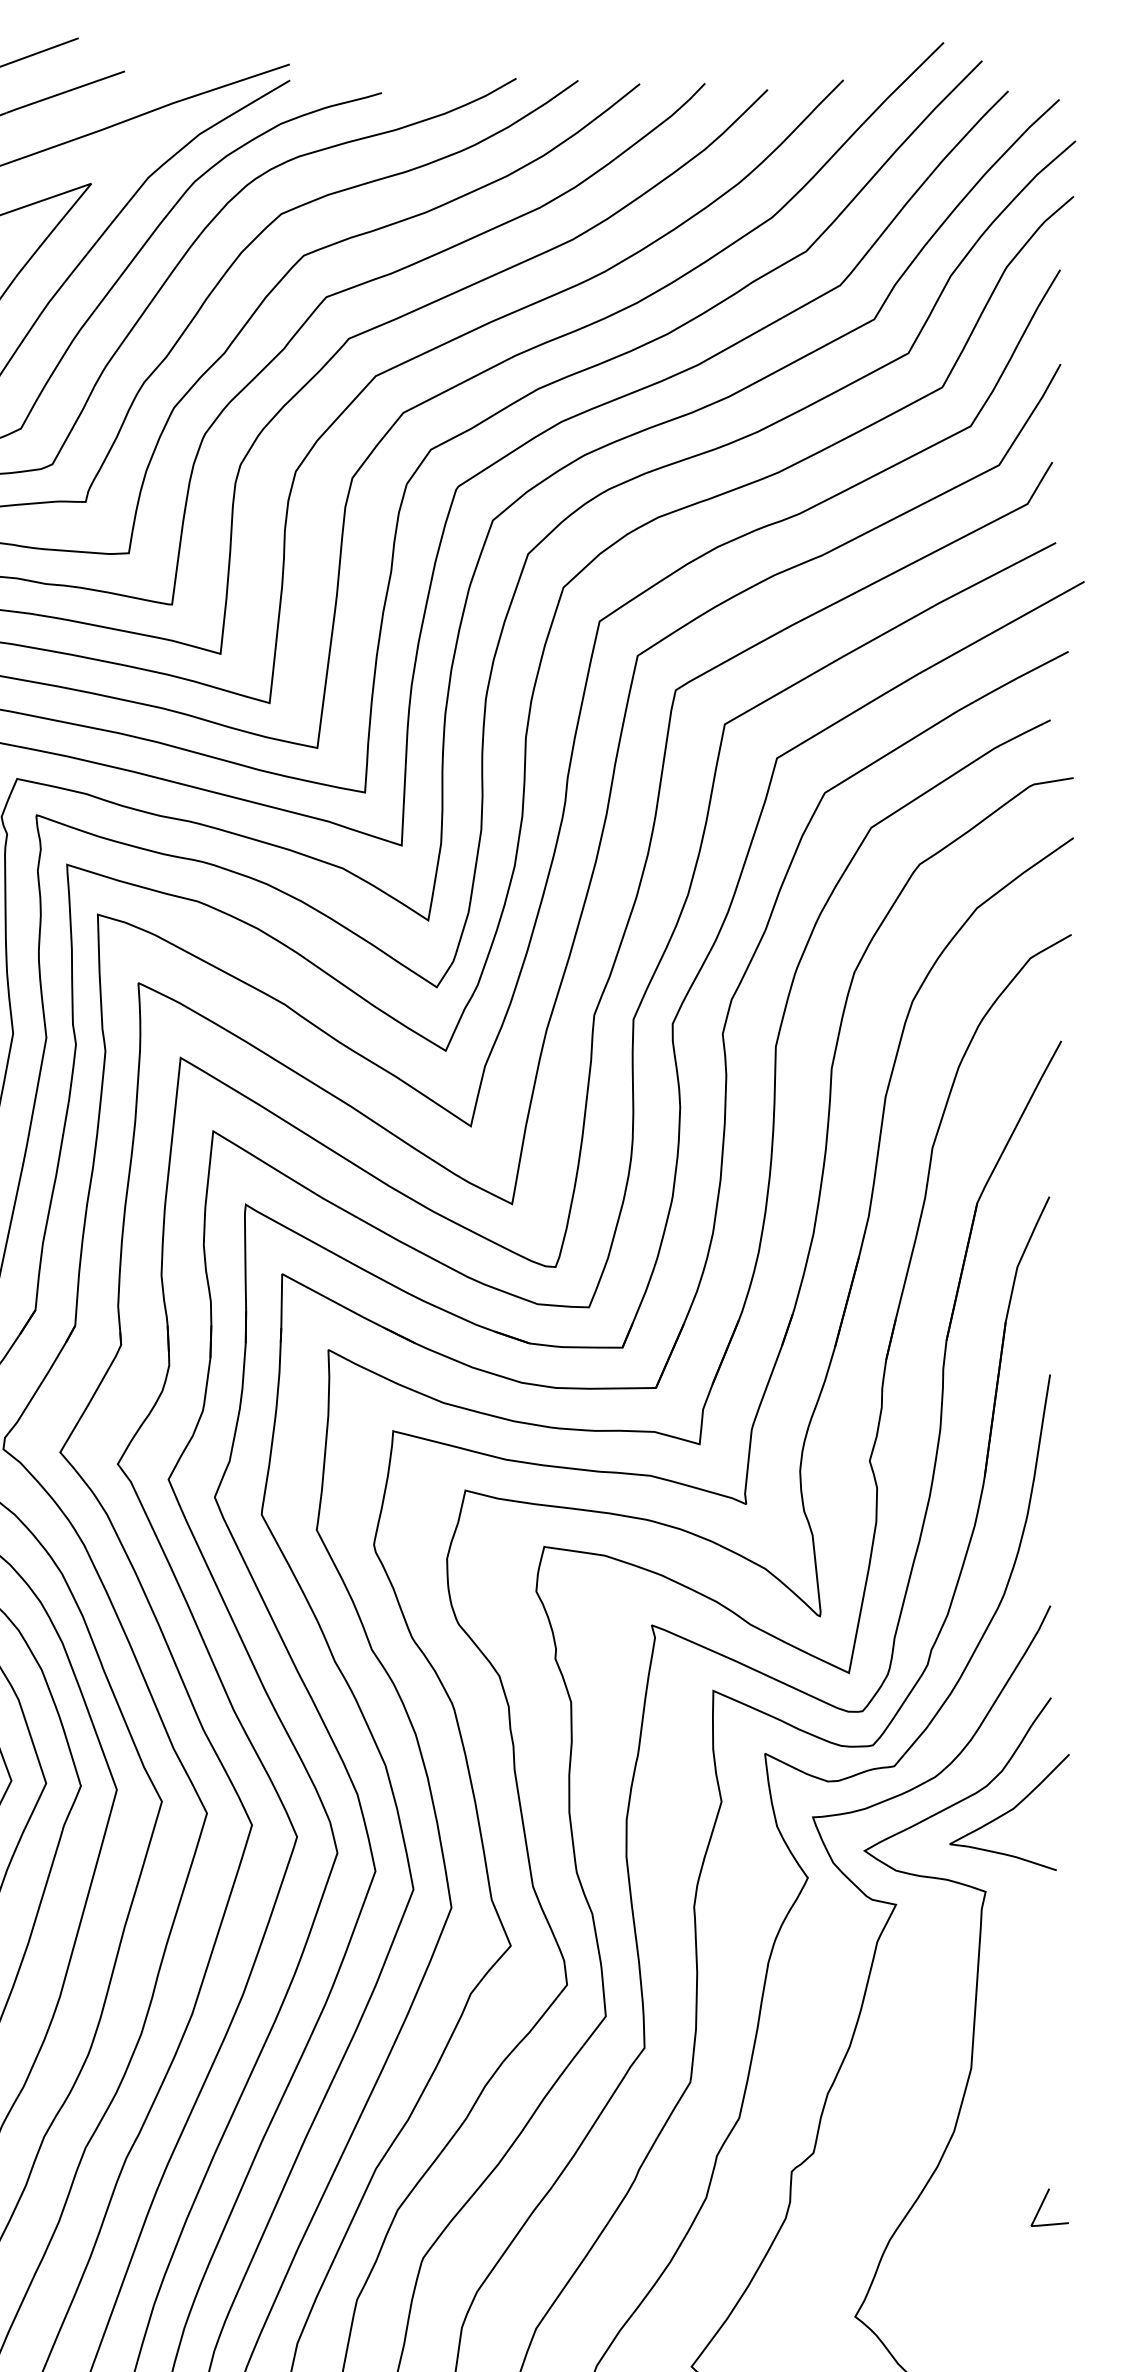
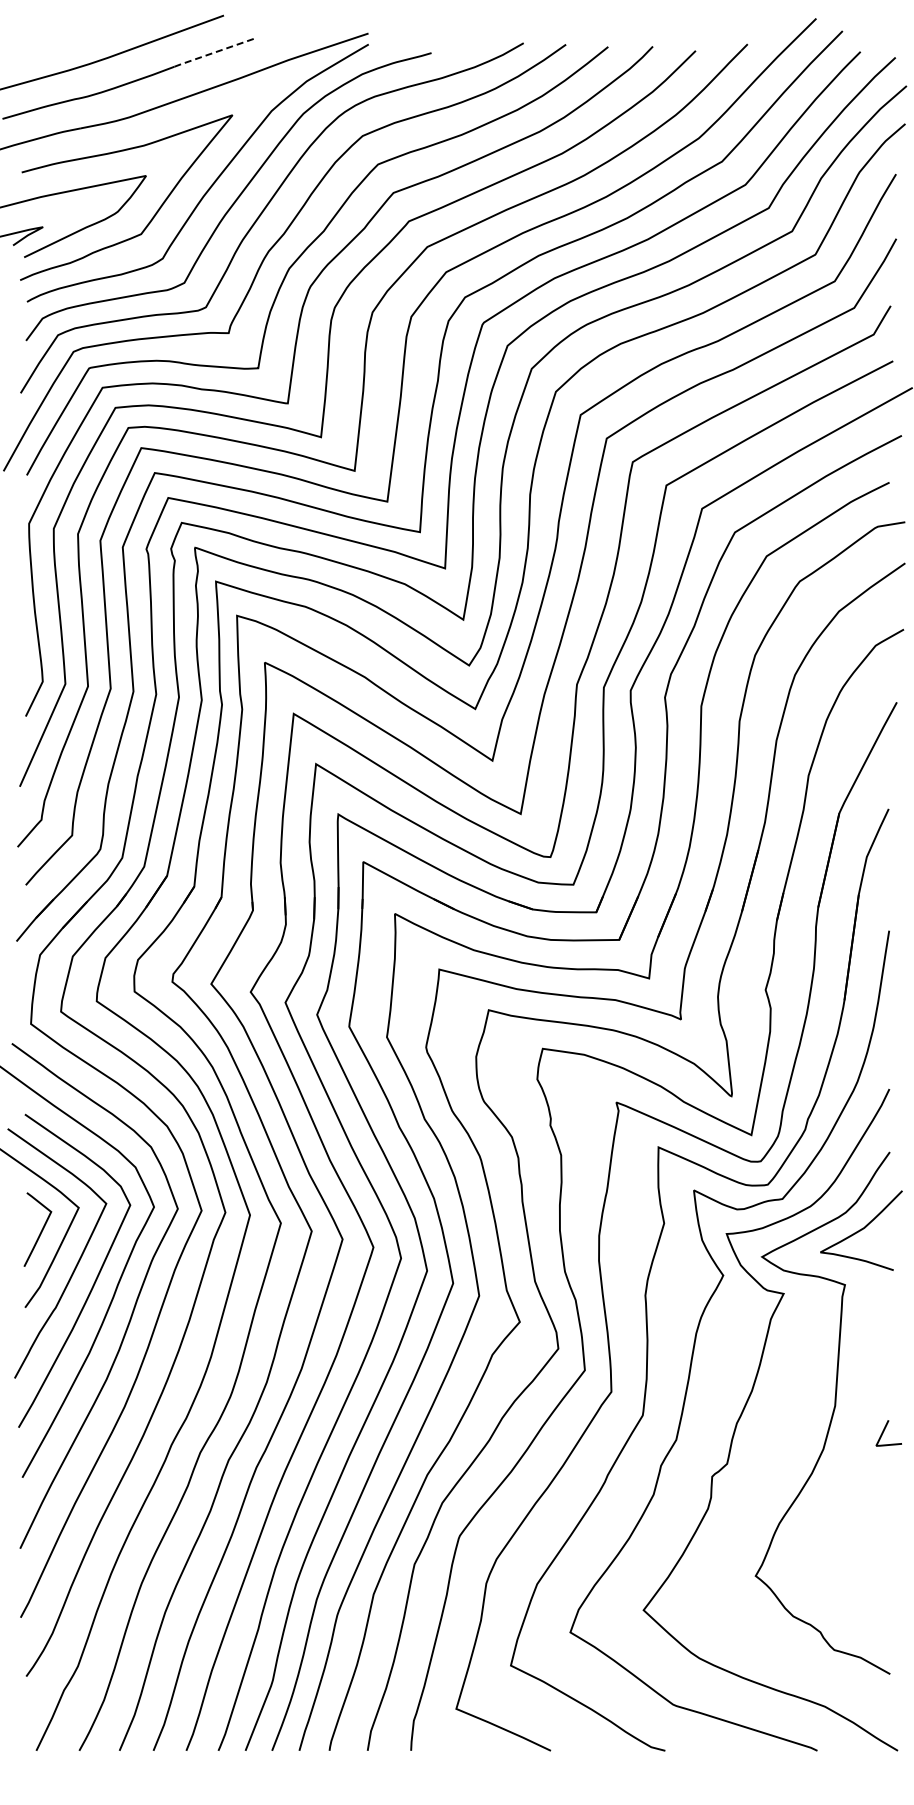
line: (64, 92) -> (214, 52), solid -> dashed
line: (1043, 2205) -> (884, 1431), moved

